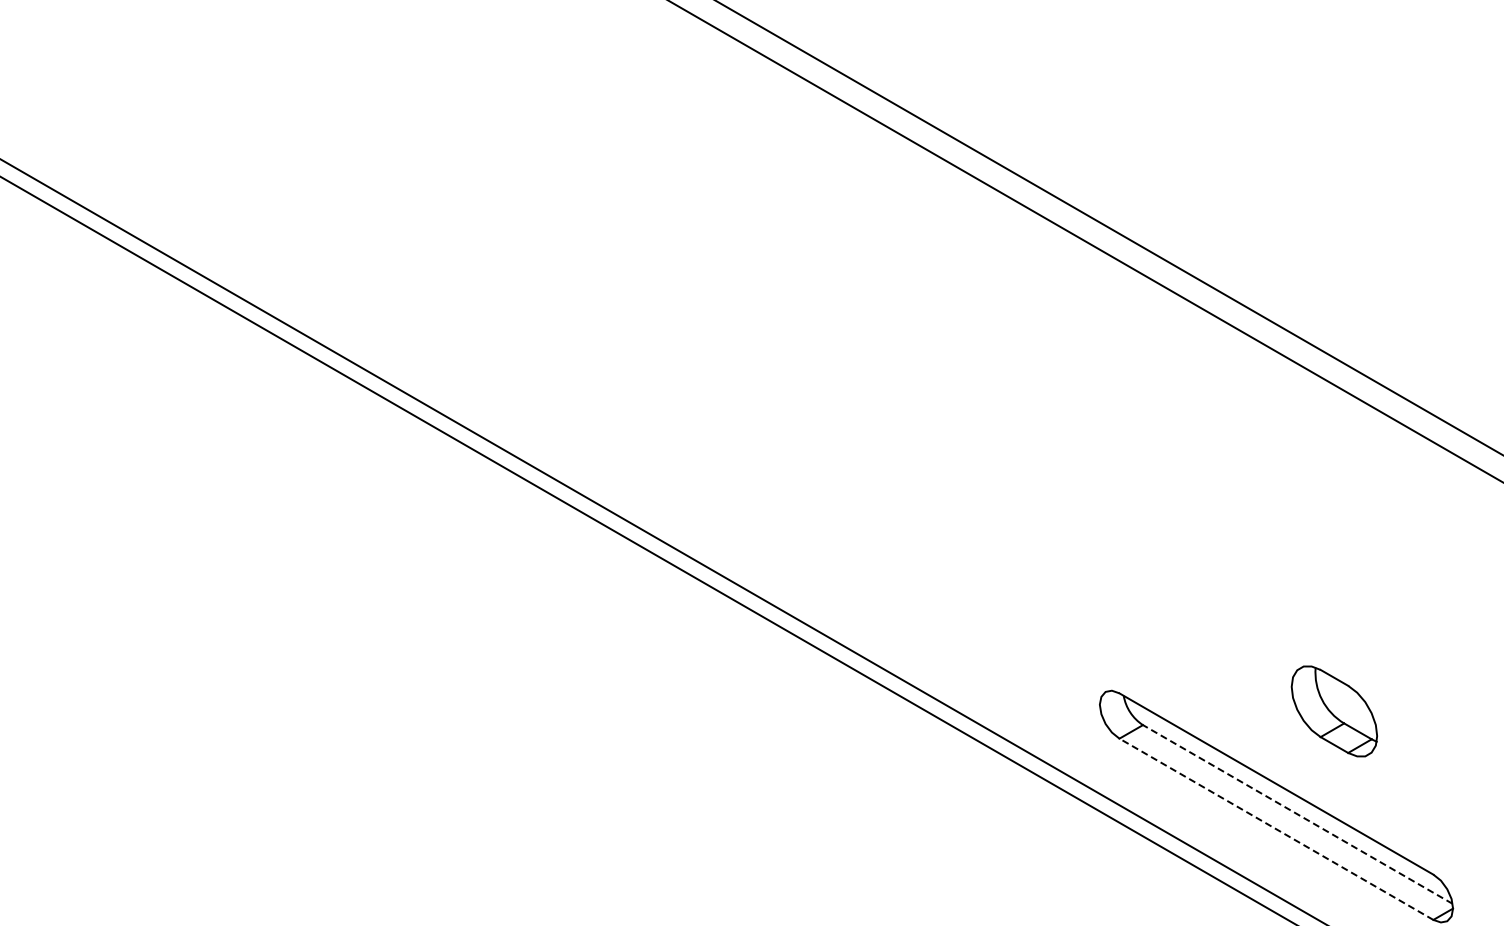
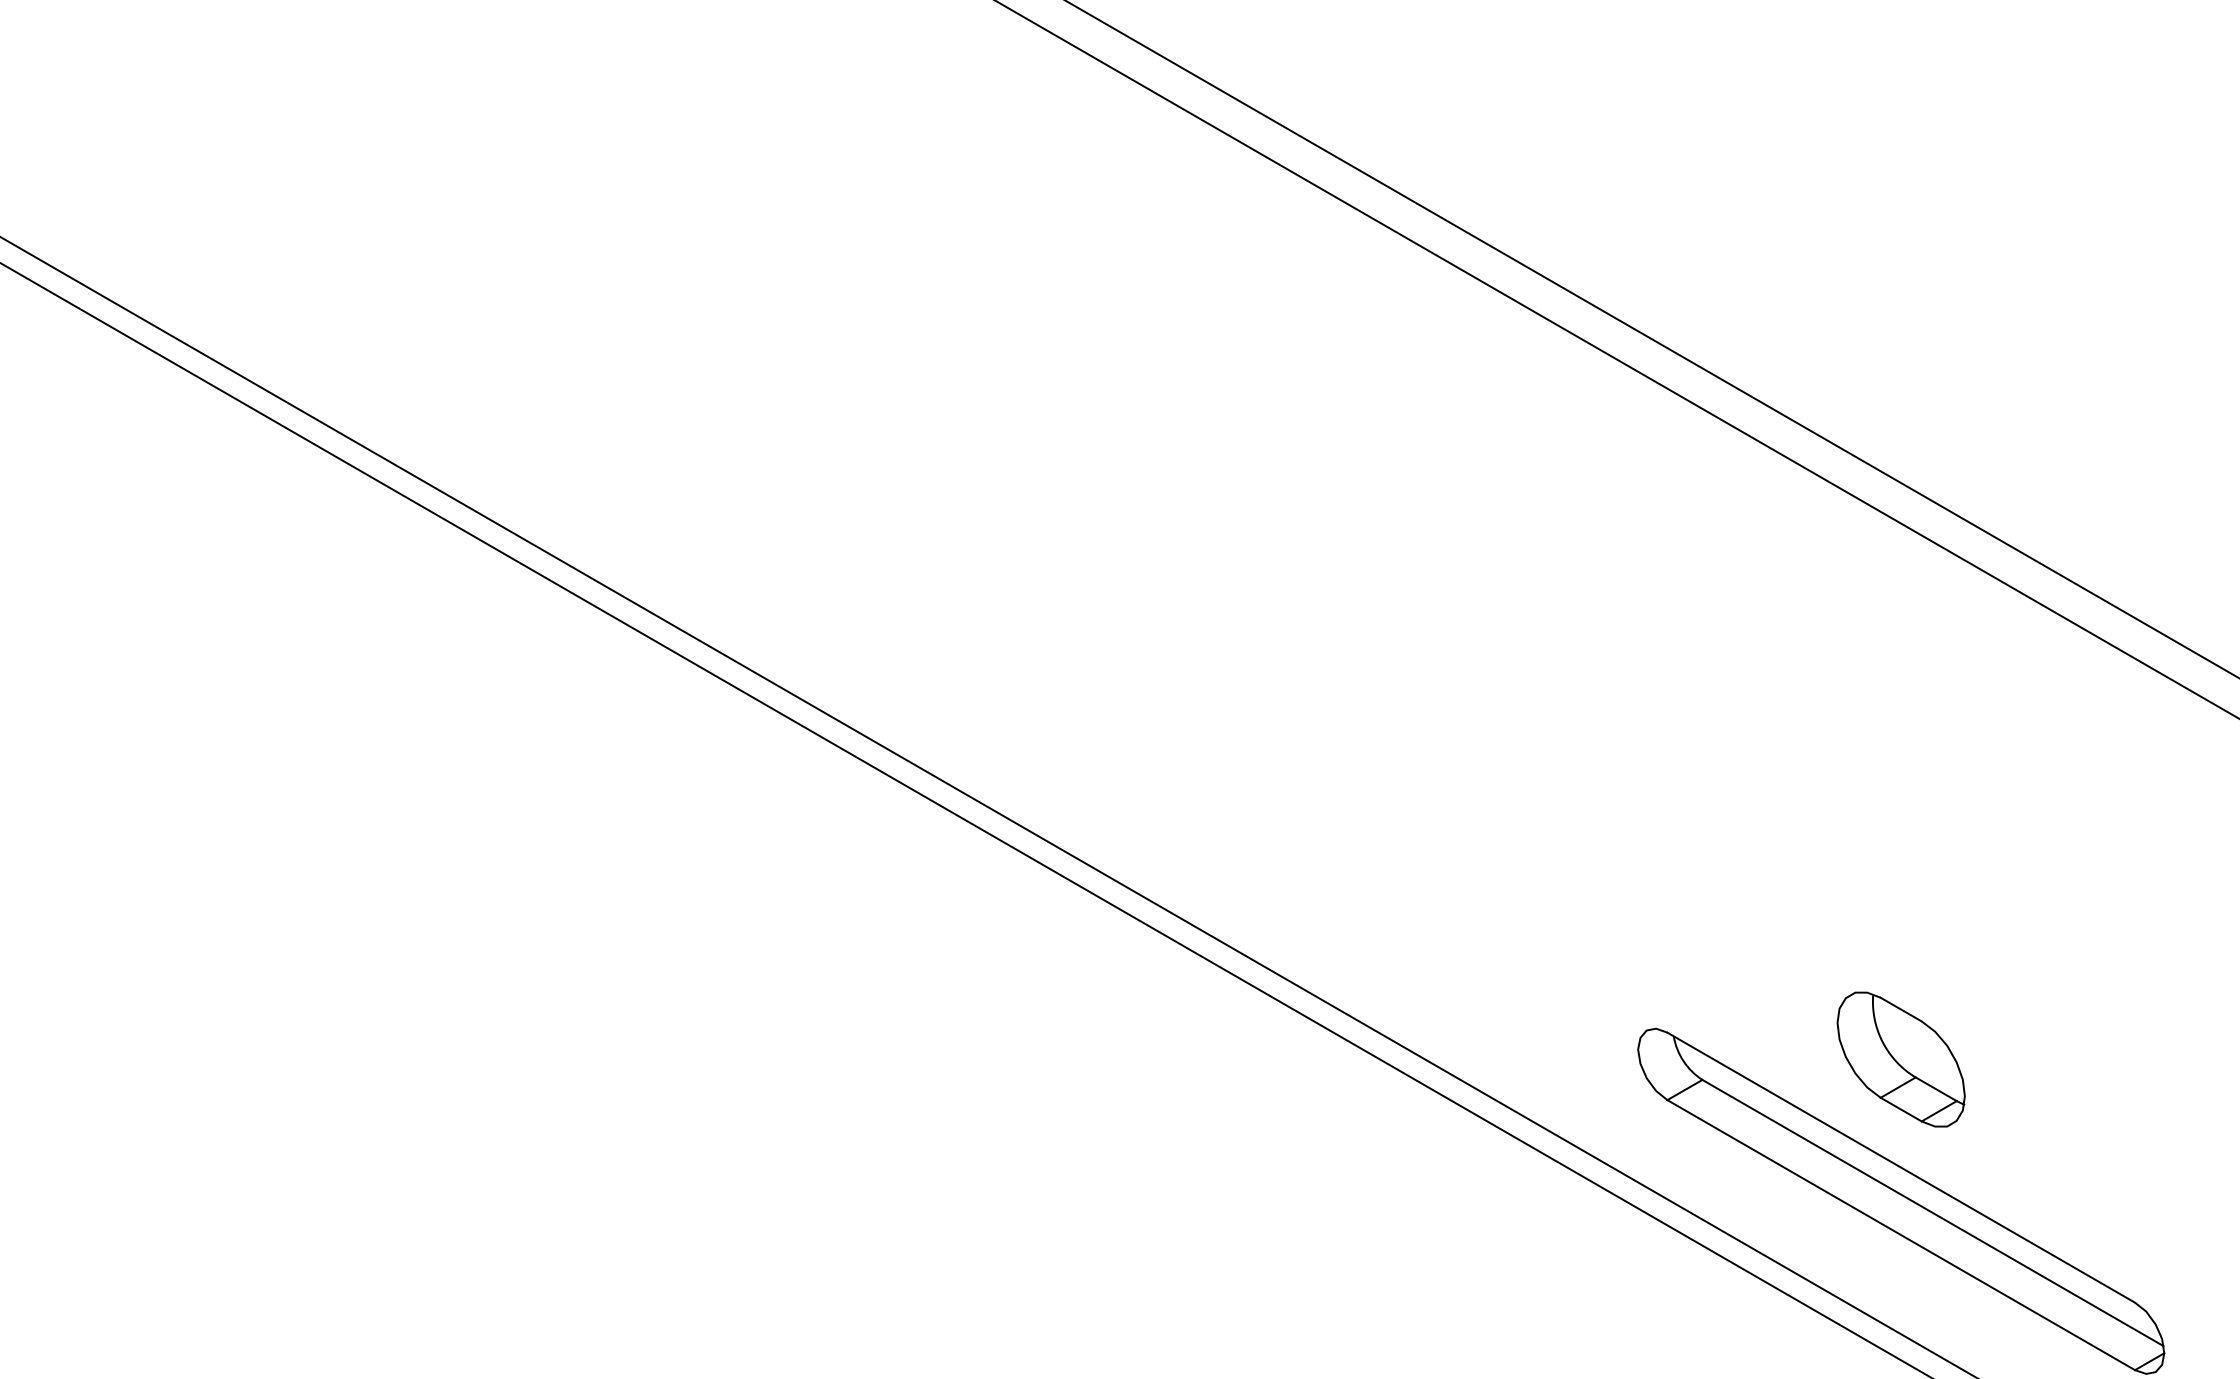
part: (1333, 711) -> (1899, 1059), moved
line: (1297, 814) -> (1932, 1213), dashed -> solid
line: (1276, 829) -> (1901, 1235), dashed -> solid

